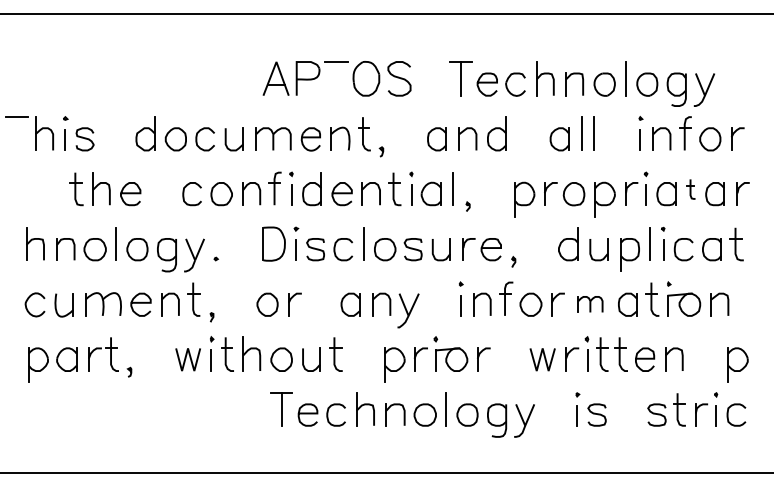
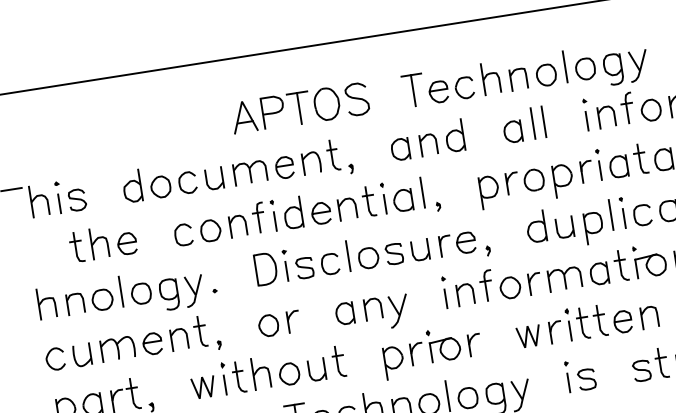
line: (336, 78) -> (299, 108), added
part: (691, 189) -> (641, 158), size x1.67
part: (590, 304) -> (565, 279), size x1.43

